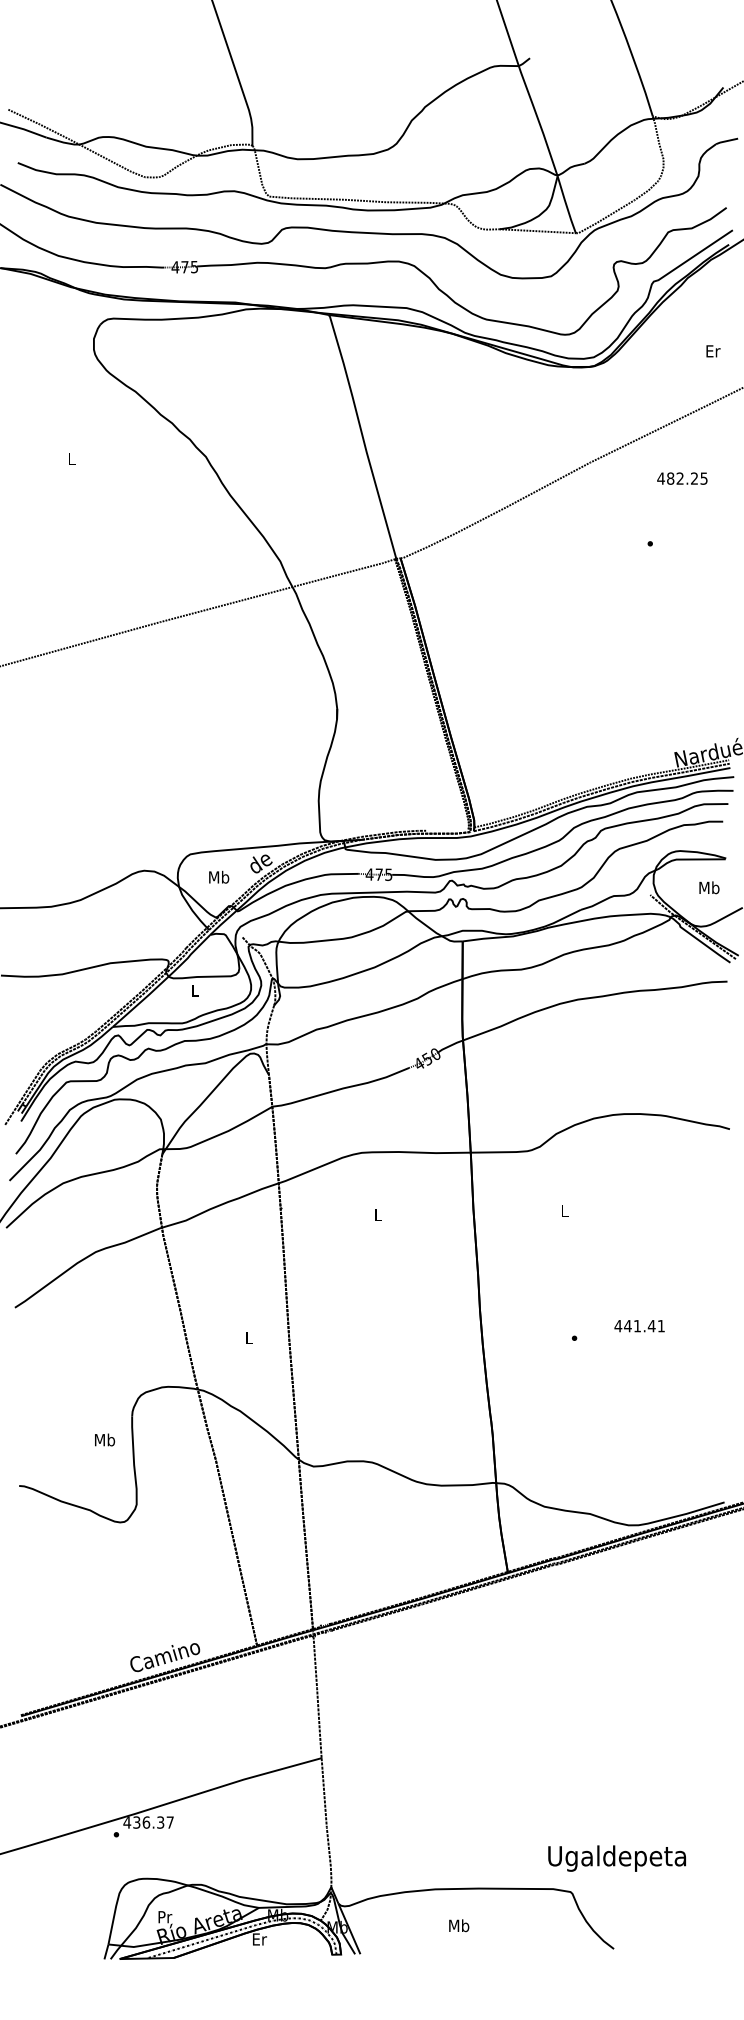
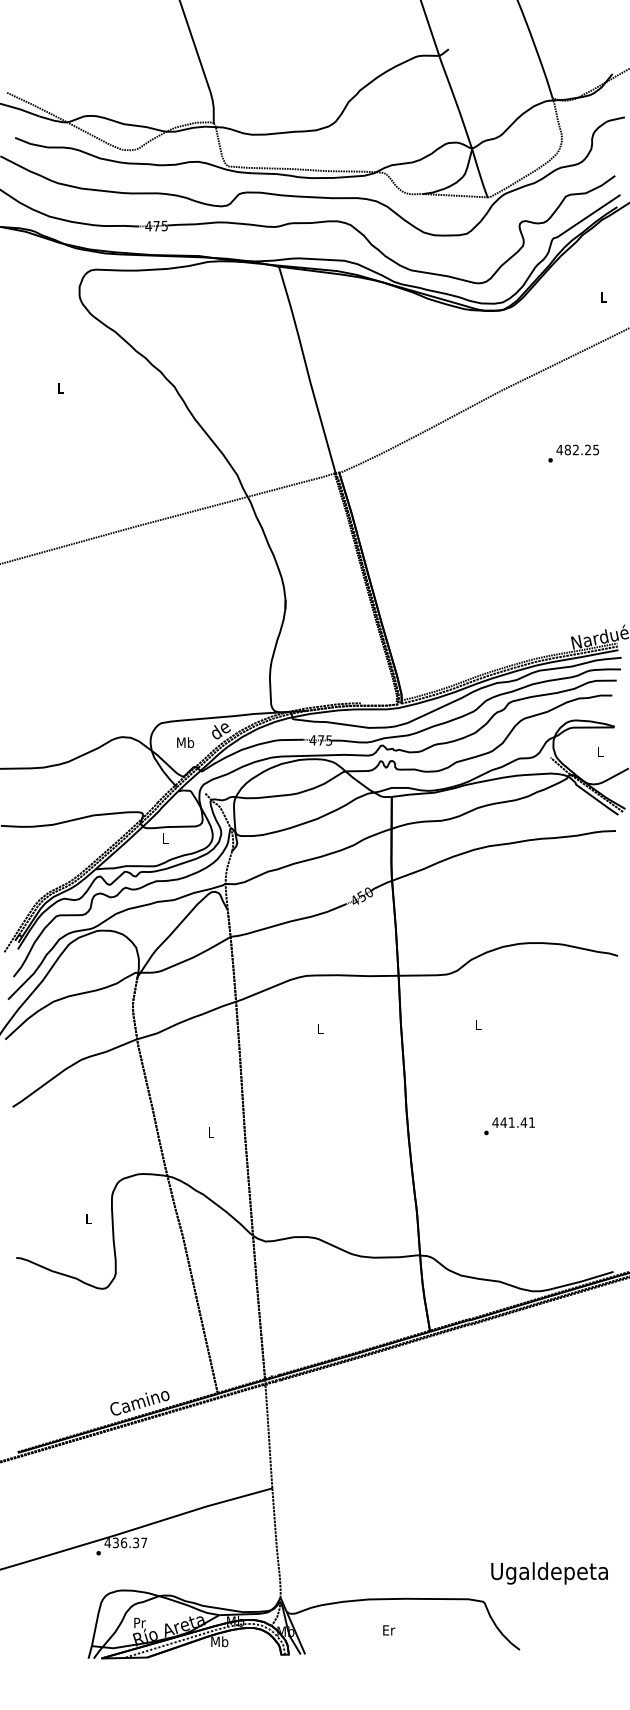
text: (713, 351) -> (604, 297), Er -> L
text: (682, 478) -> (577, 449), moved
text: (709, 887) -> (600, 751), Mb -> L
text: (639, 1326) -> (513, 1122), moved
text: (105, 1439) -> (89, 1218), Mb -> L
text: (616, 1858) -> (549, 1573), moved
text: (459, 1925) -> (389, 1630), Mb -> Er
text: (259, 1939) -> (219, 1641), Er -> Mb

